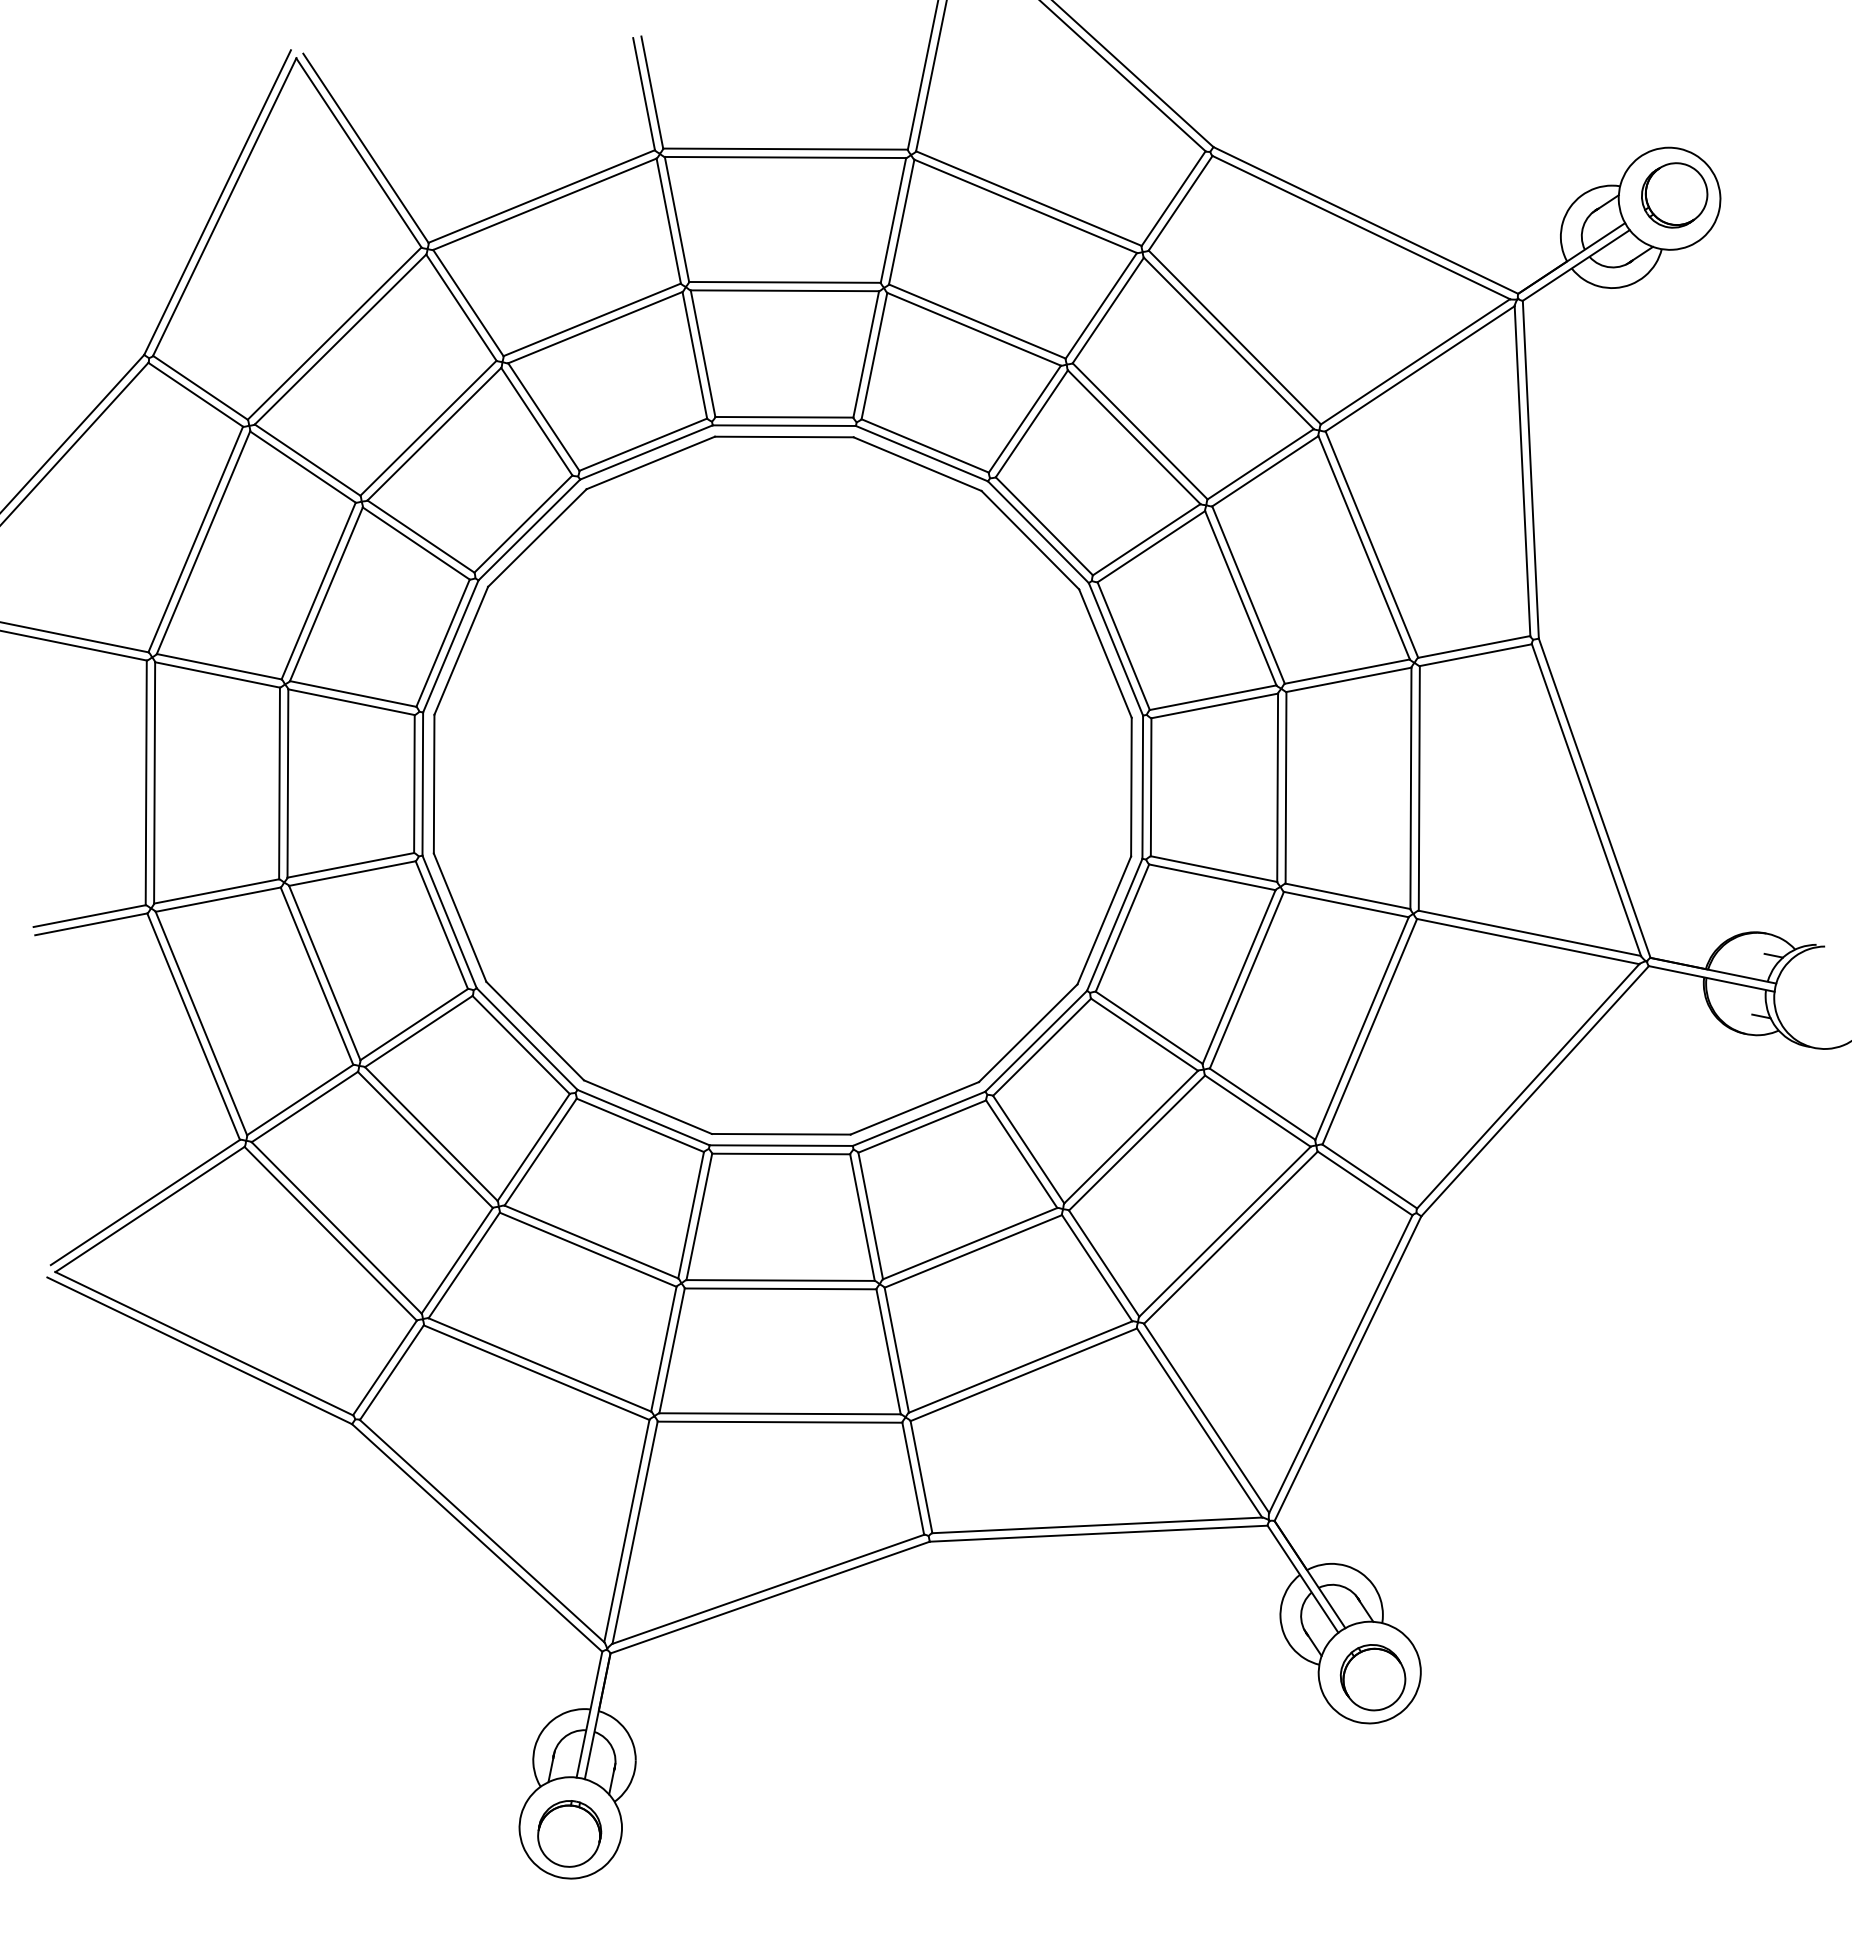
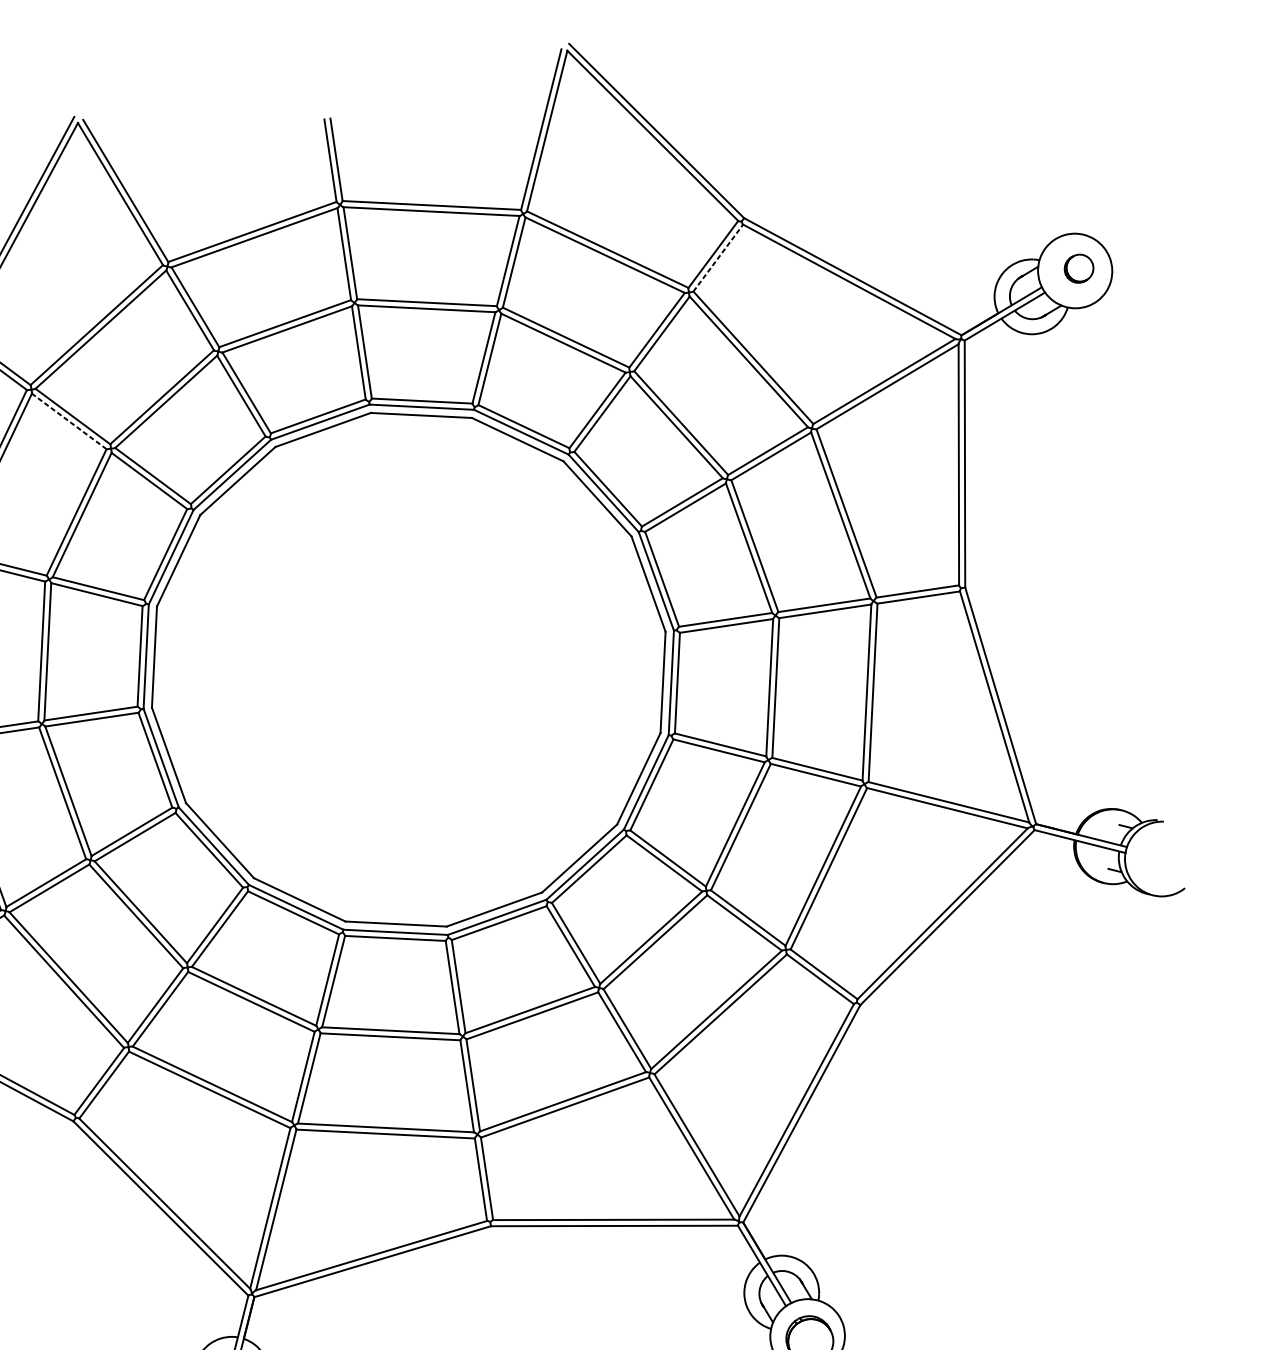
part: (1674, 195) -> (1078, 268), size x0.6
line: (1180, 202) -> (718, 257), solid -> dashed
line: (302, 467) -> (68, 421), solid -> dashed

